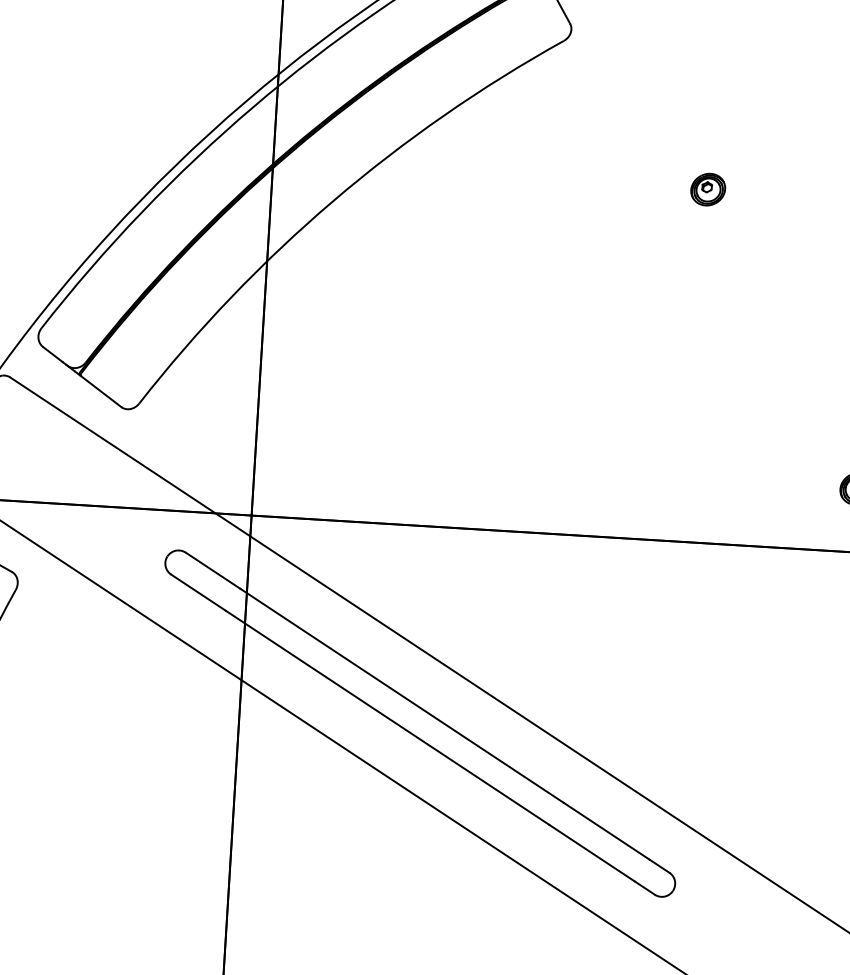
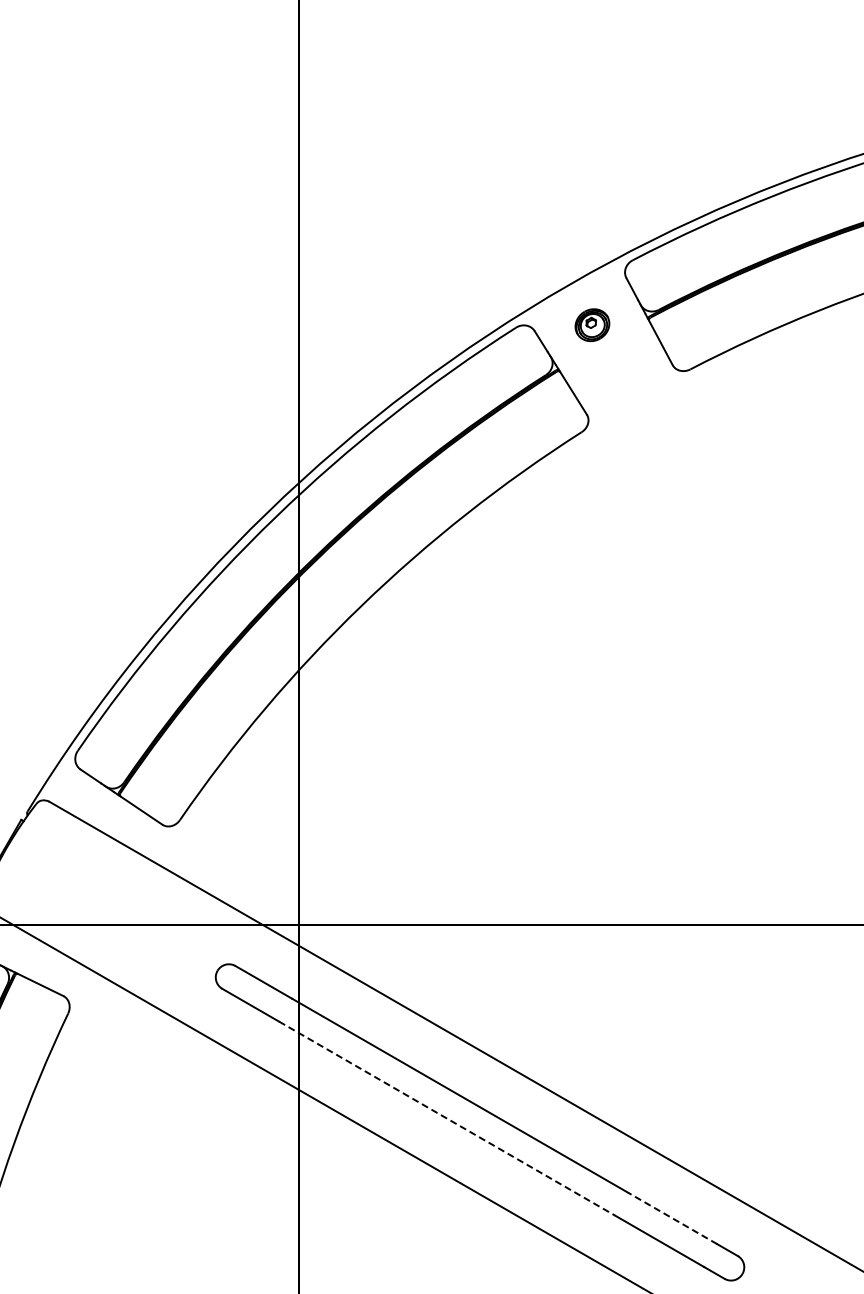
part: (707, 189) -> (734, 571), removed
line: (388, 717) -> (447, 1118), solid -> dashed
line: (606, 831) -> (672, 1218), solid -> dashed

